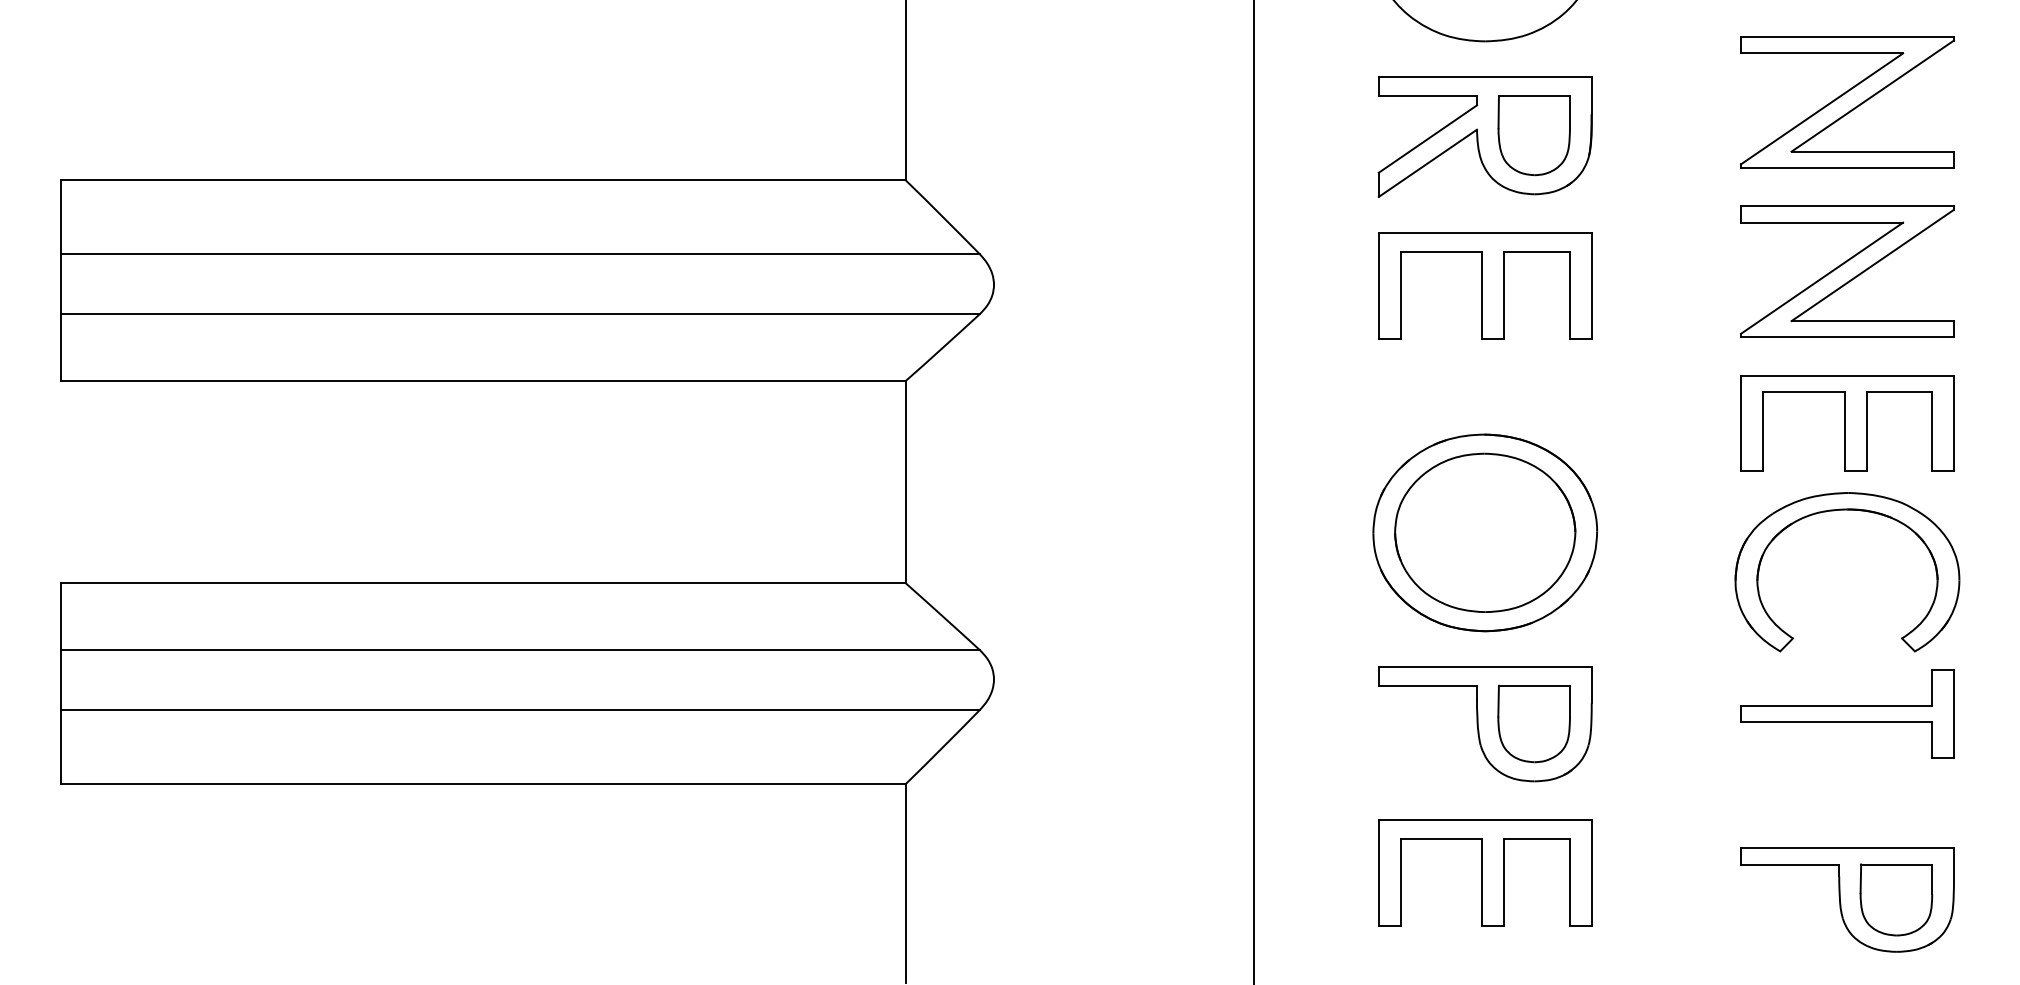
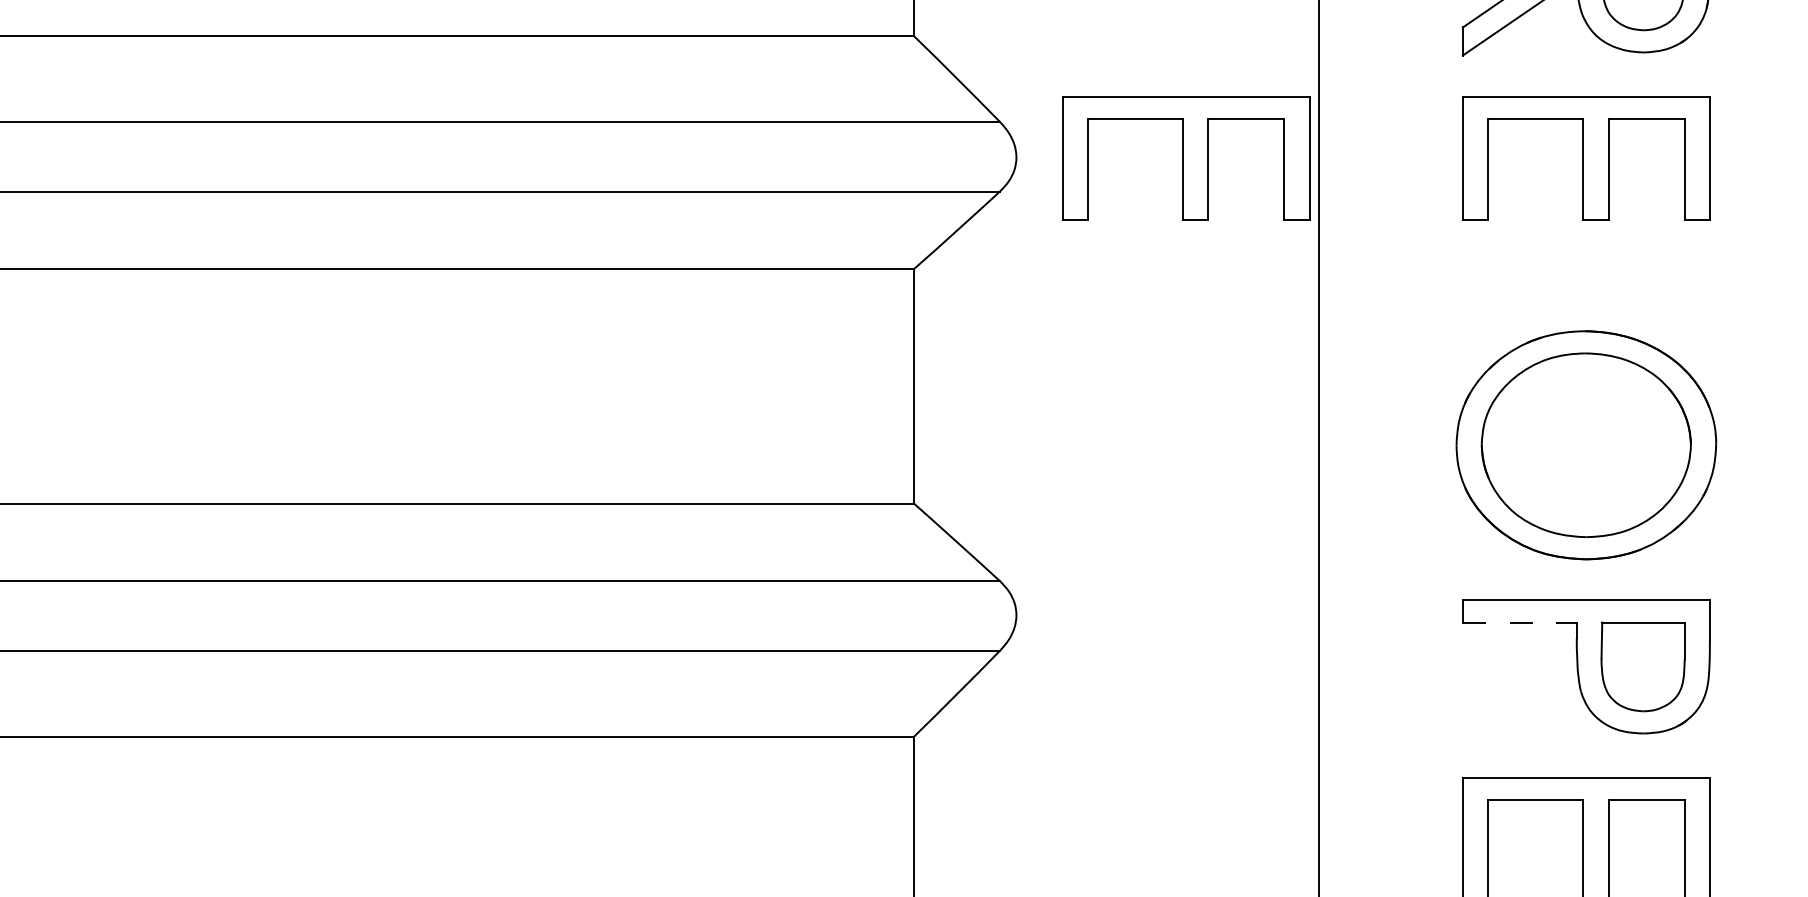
part: (1140, 285) -> (1186, 158), added
line: (1428, 685) -> (1520, 622), solid -> dashed

